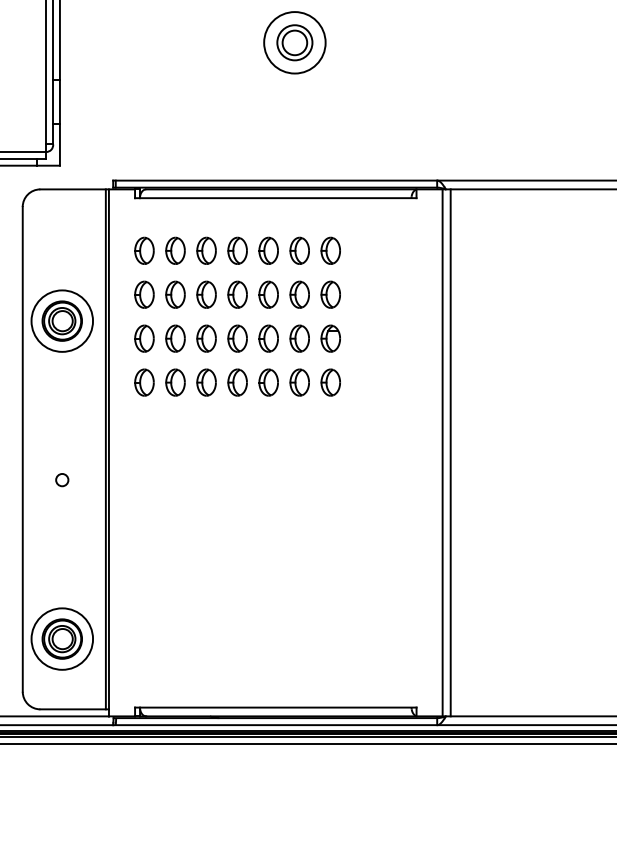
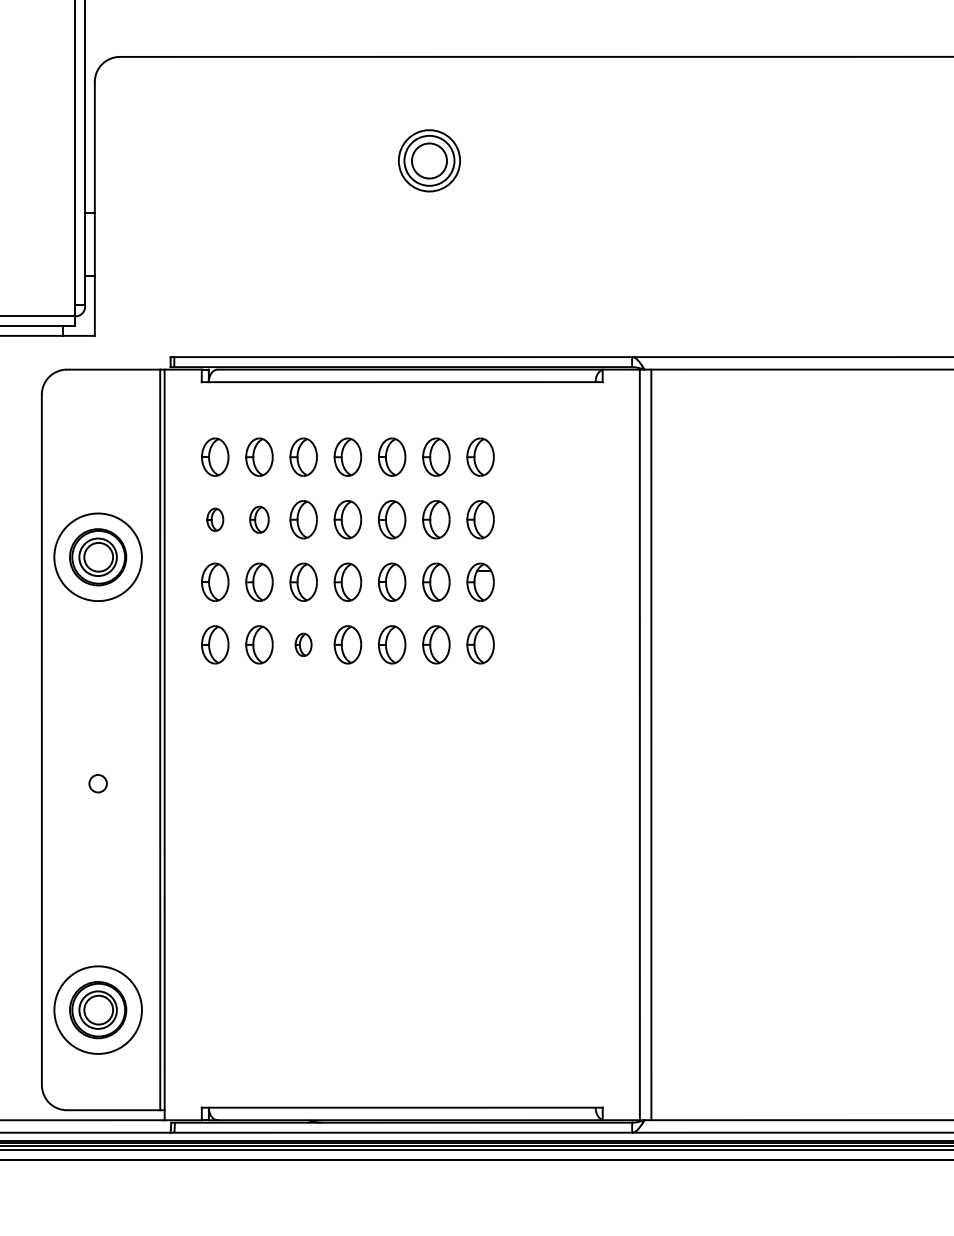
circle: (294, 42) -> (429, 160), size x0.7
part: (144, 294) -> (215, 519), size x0.6
part: (175, 294) -> (259, 519), size x0.7
part: (206, 382) -> (303, 644), size x0.6

